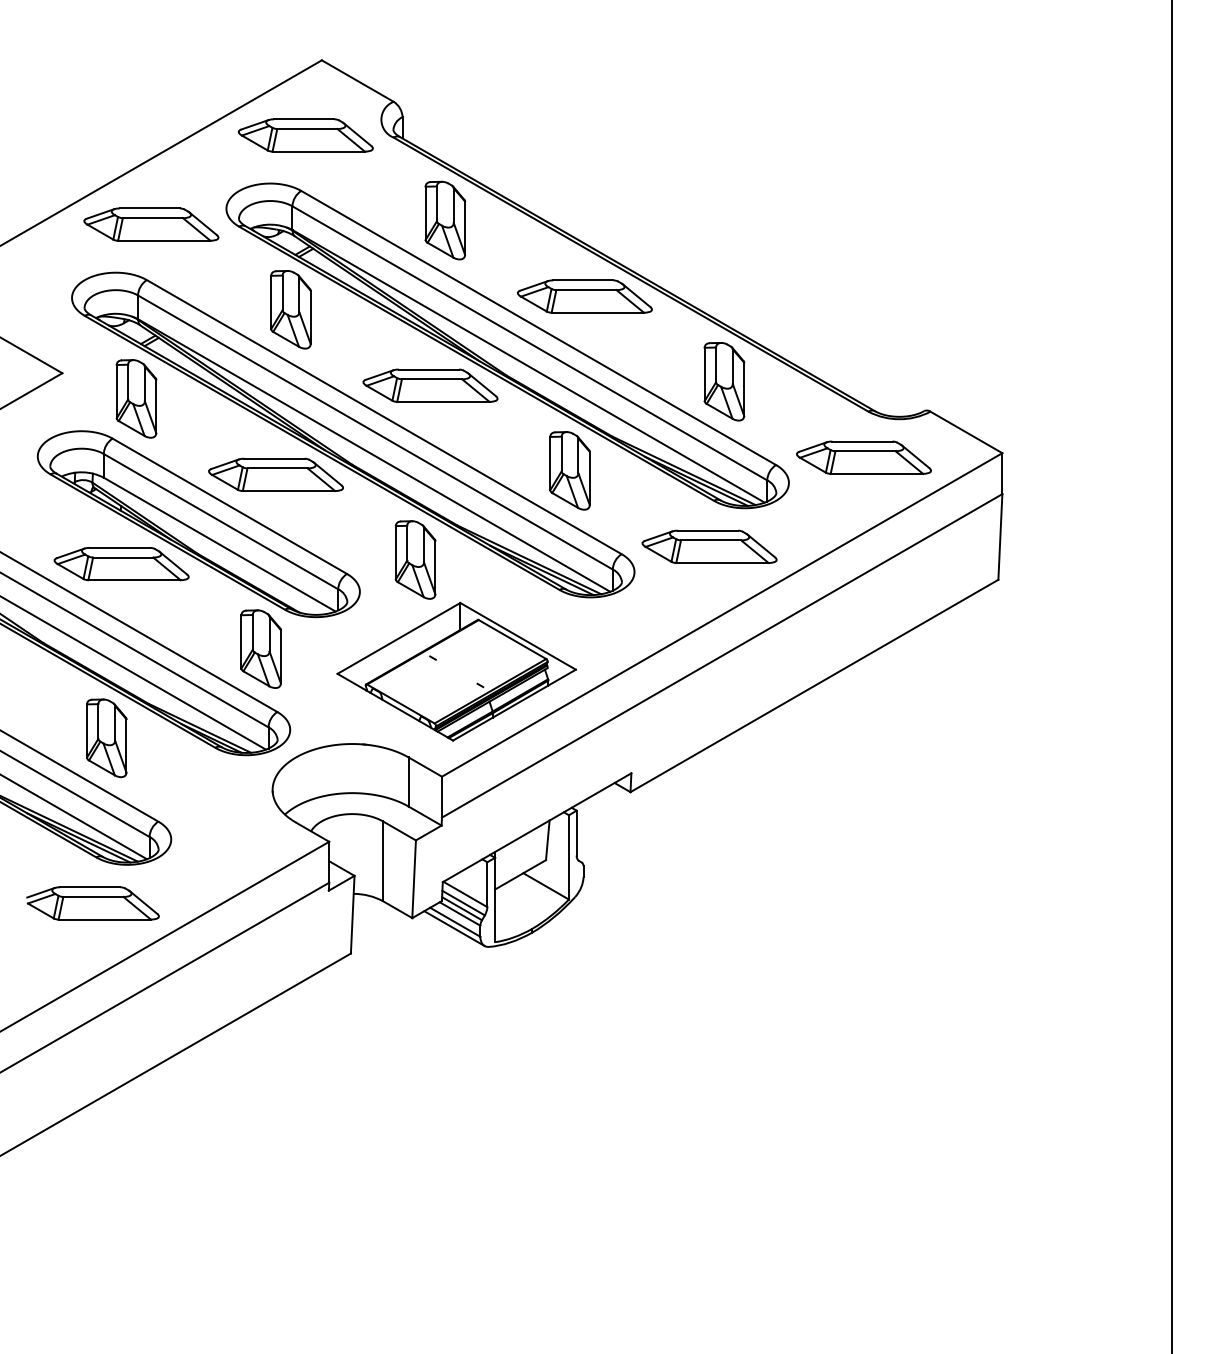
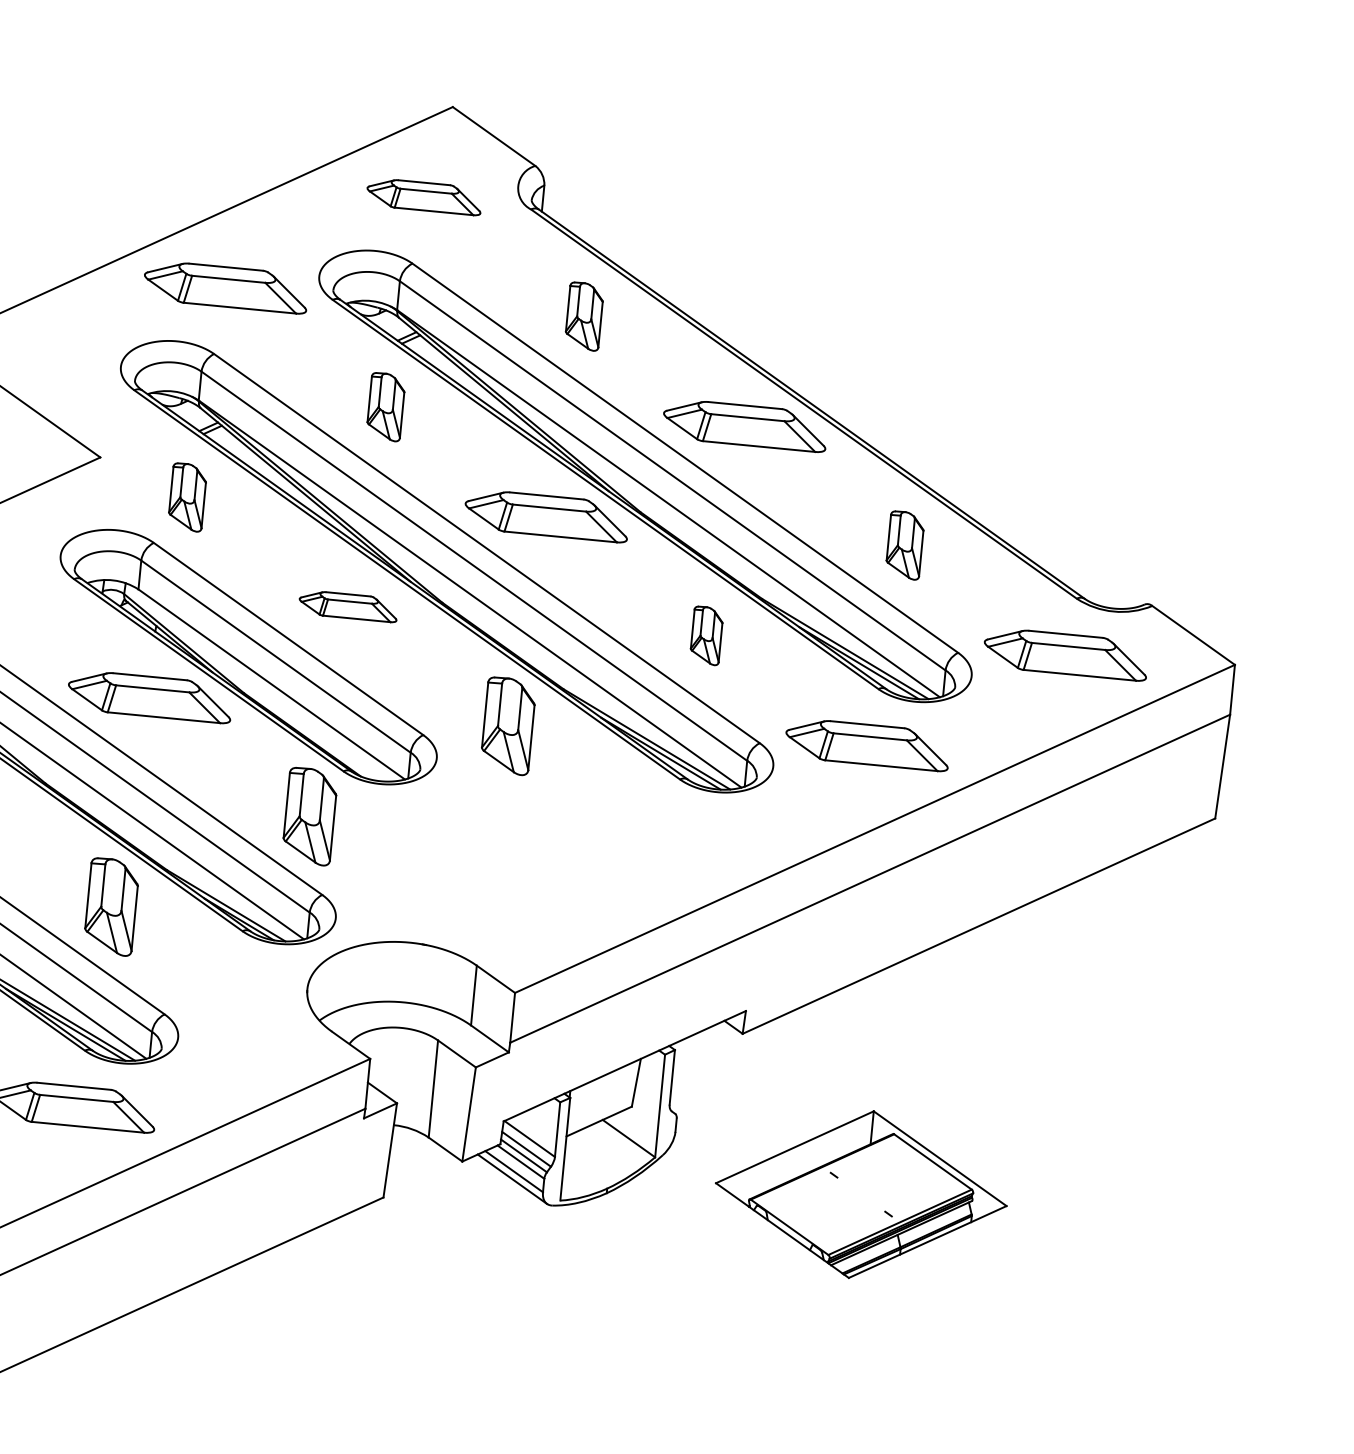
part: (305, 135) -> (424, 196), size x0.7
part: (445, 220) -> (584, 316), size x0.7
part: (290, 309) -> (385, 406), size x0.7
part: (724, 381) -> (905, 545), size x0.7
part: (136, 398) -> (187, 496), size x0.7
part: (569, 470) -> (706, 635), size x0.6
part: (275, 474) -> (347, 605), size x0.6
part: (456, 671) -> (861, 1194), moved

